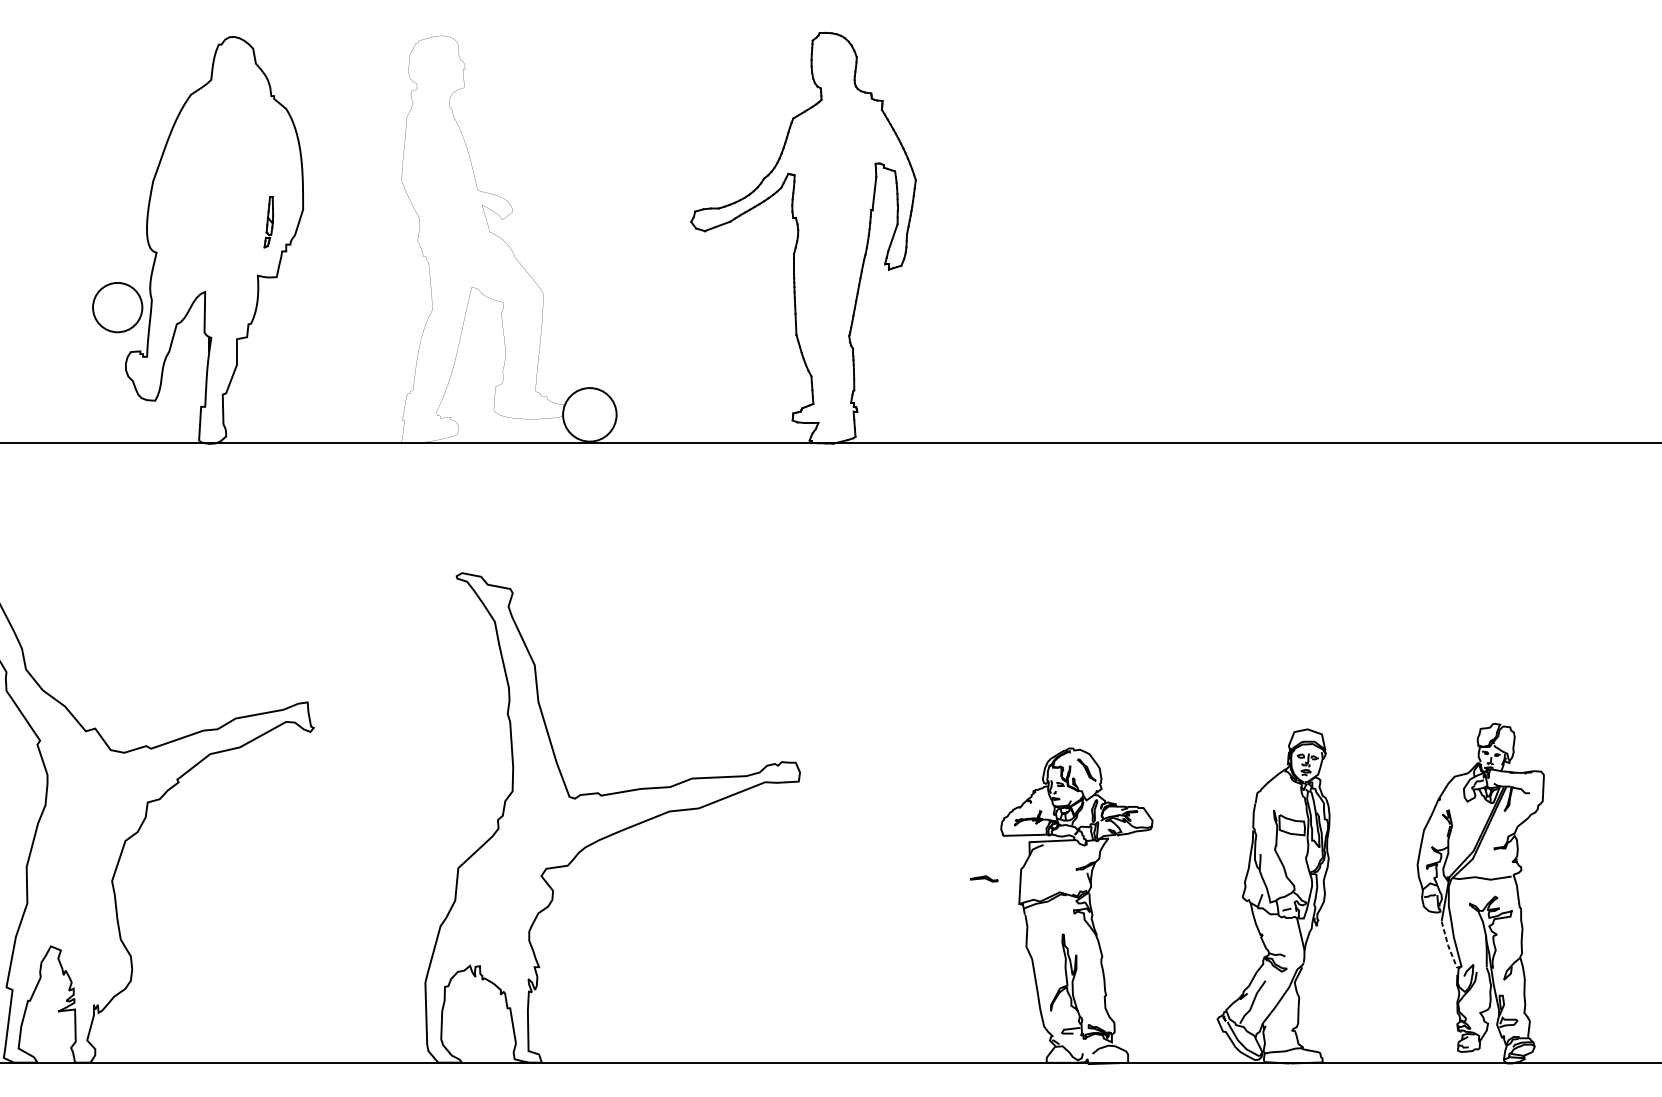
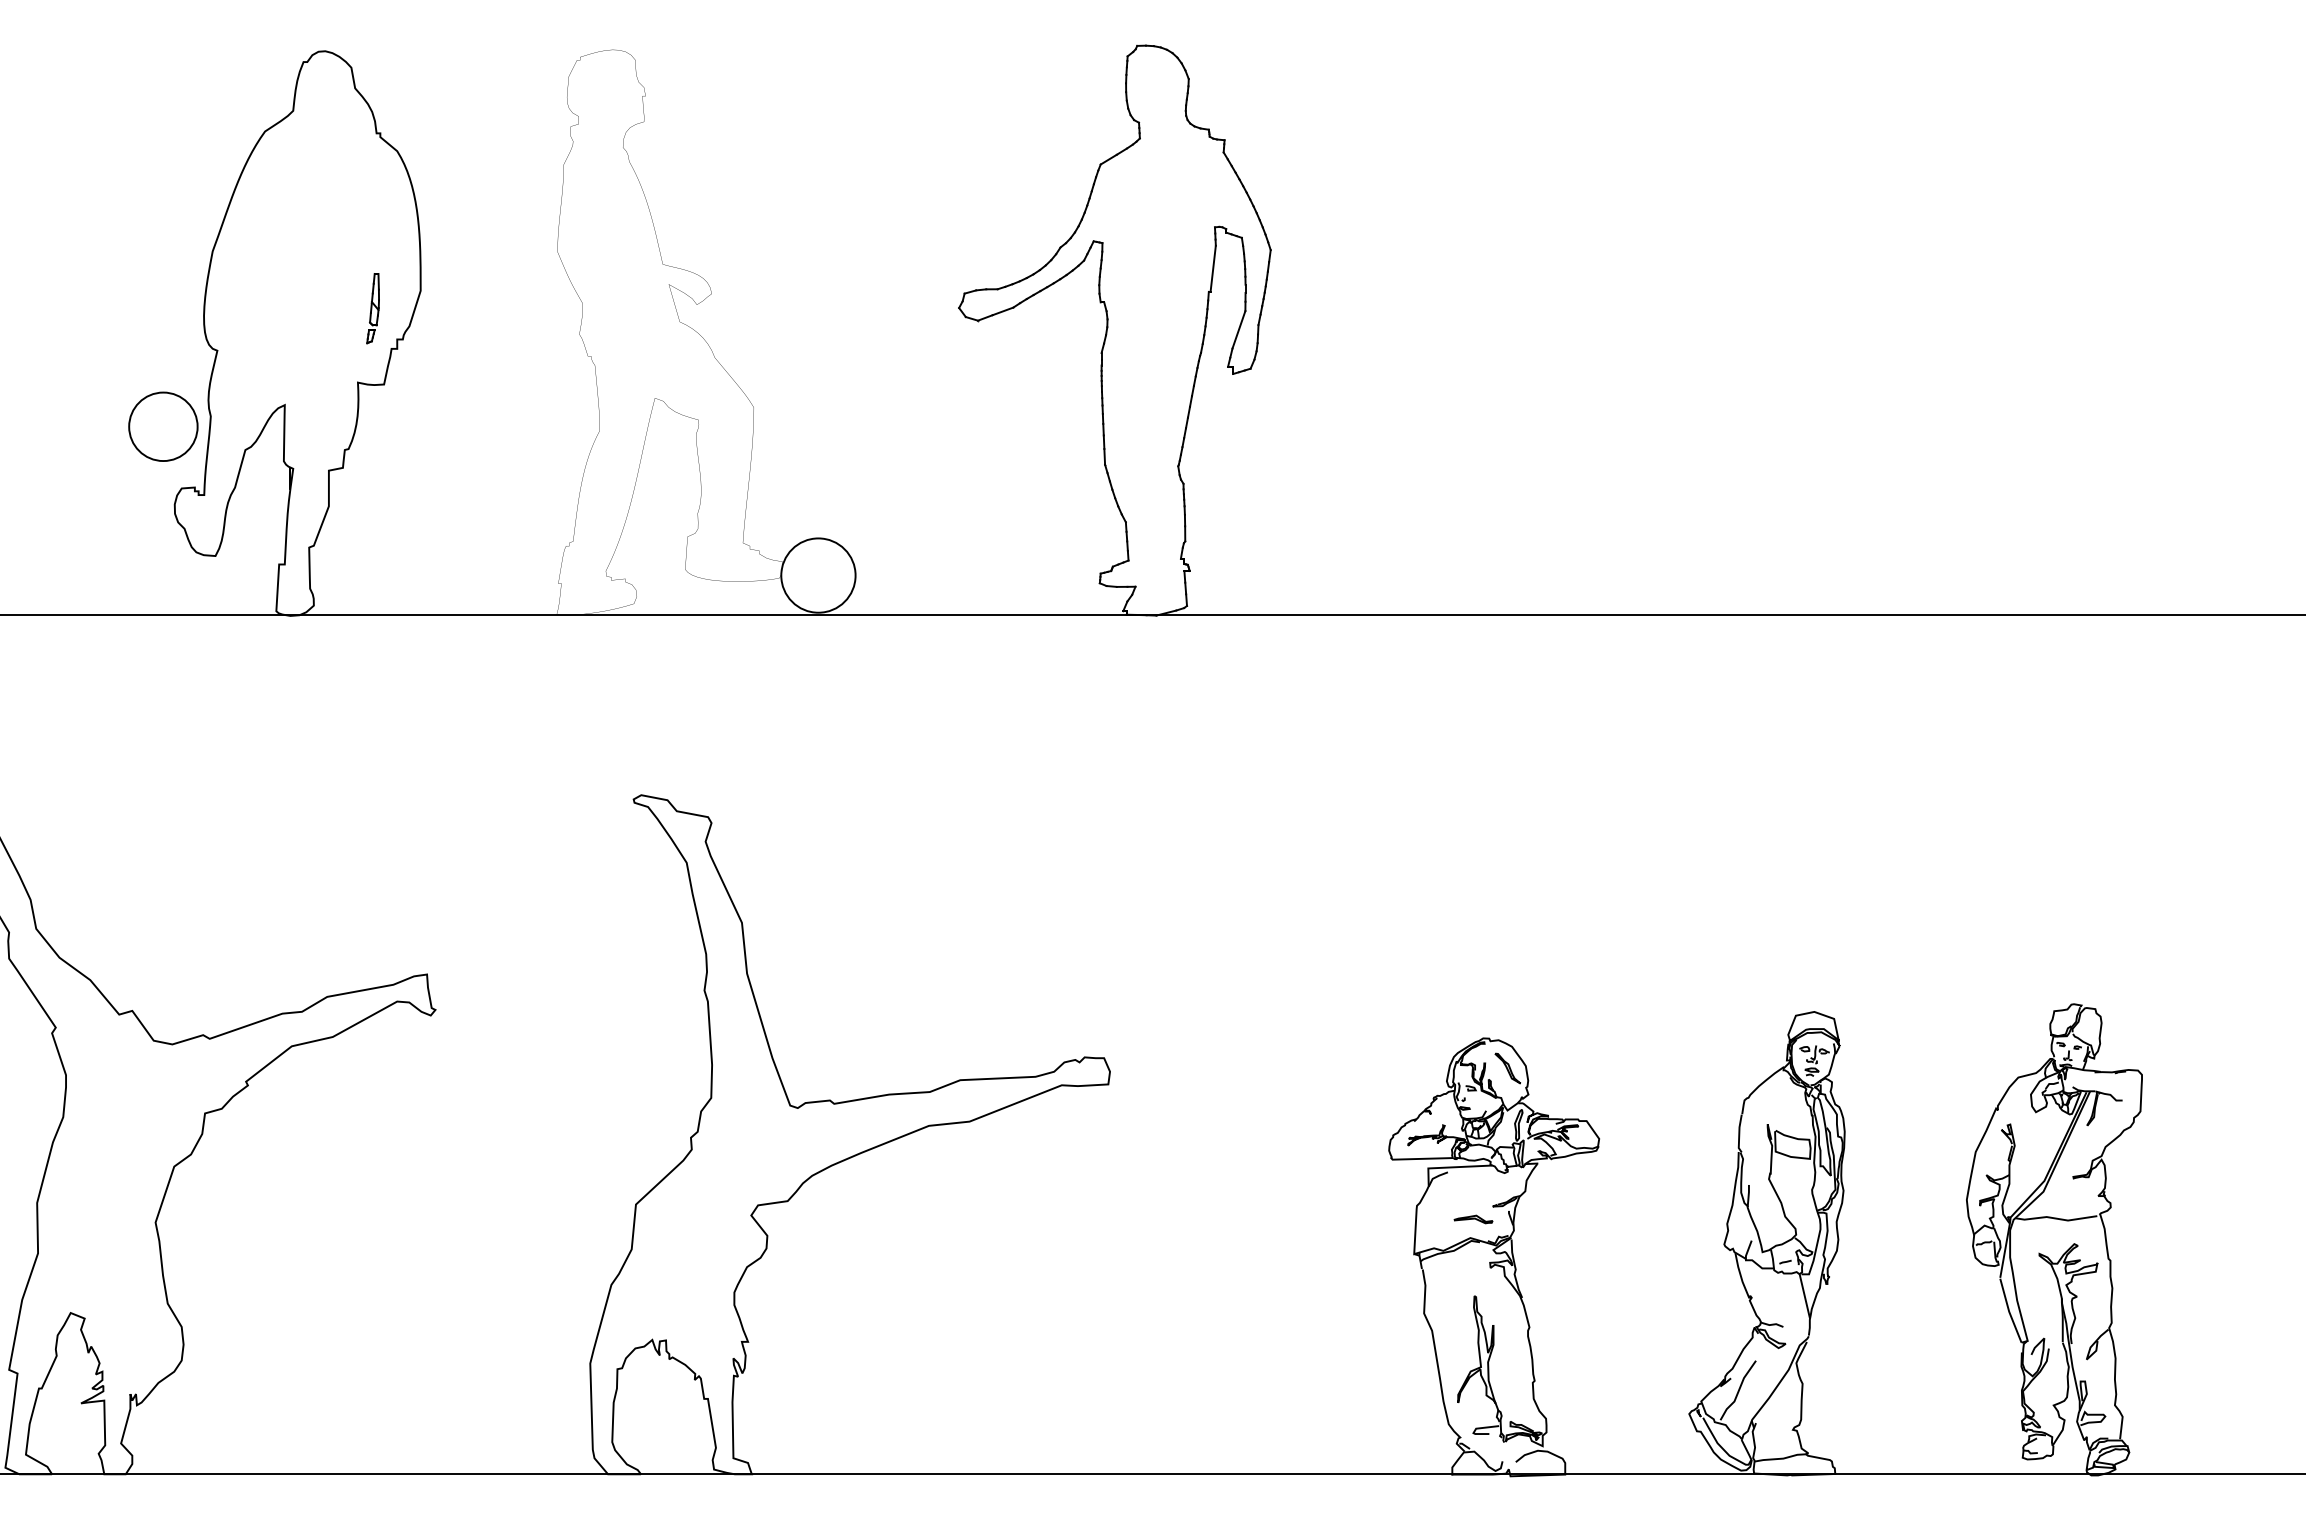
curve: (984, 878) -> (1473, 1219), moved
line: (1448, 945) -> (2009, 1311), dashed -> solid

